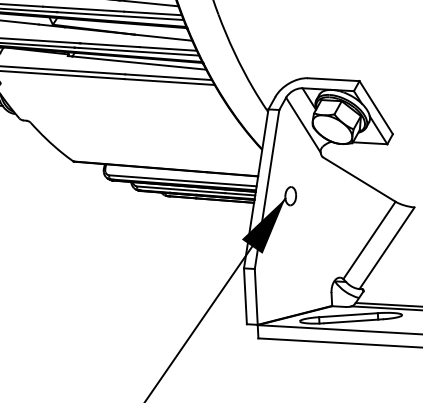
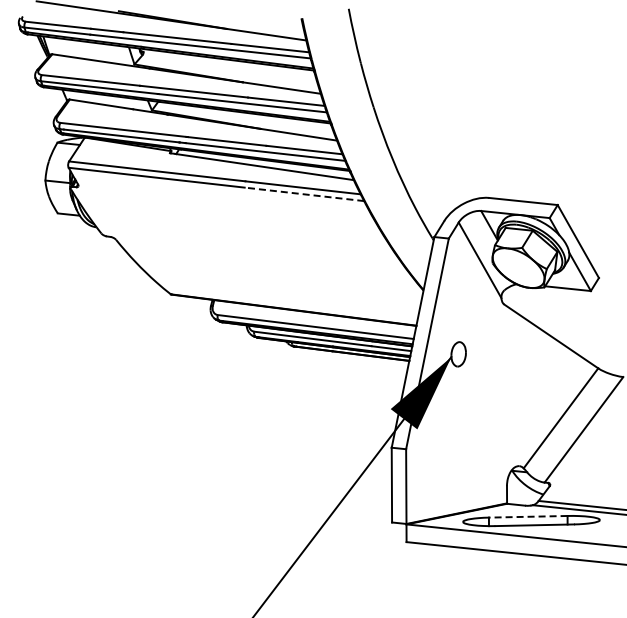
line: (169, 82) -> (304, 194), solid -> dashed
line: (347, 314) -> (527, 516), solid -> dashed

